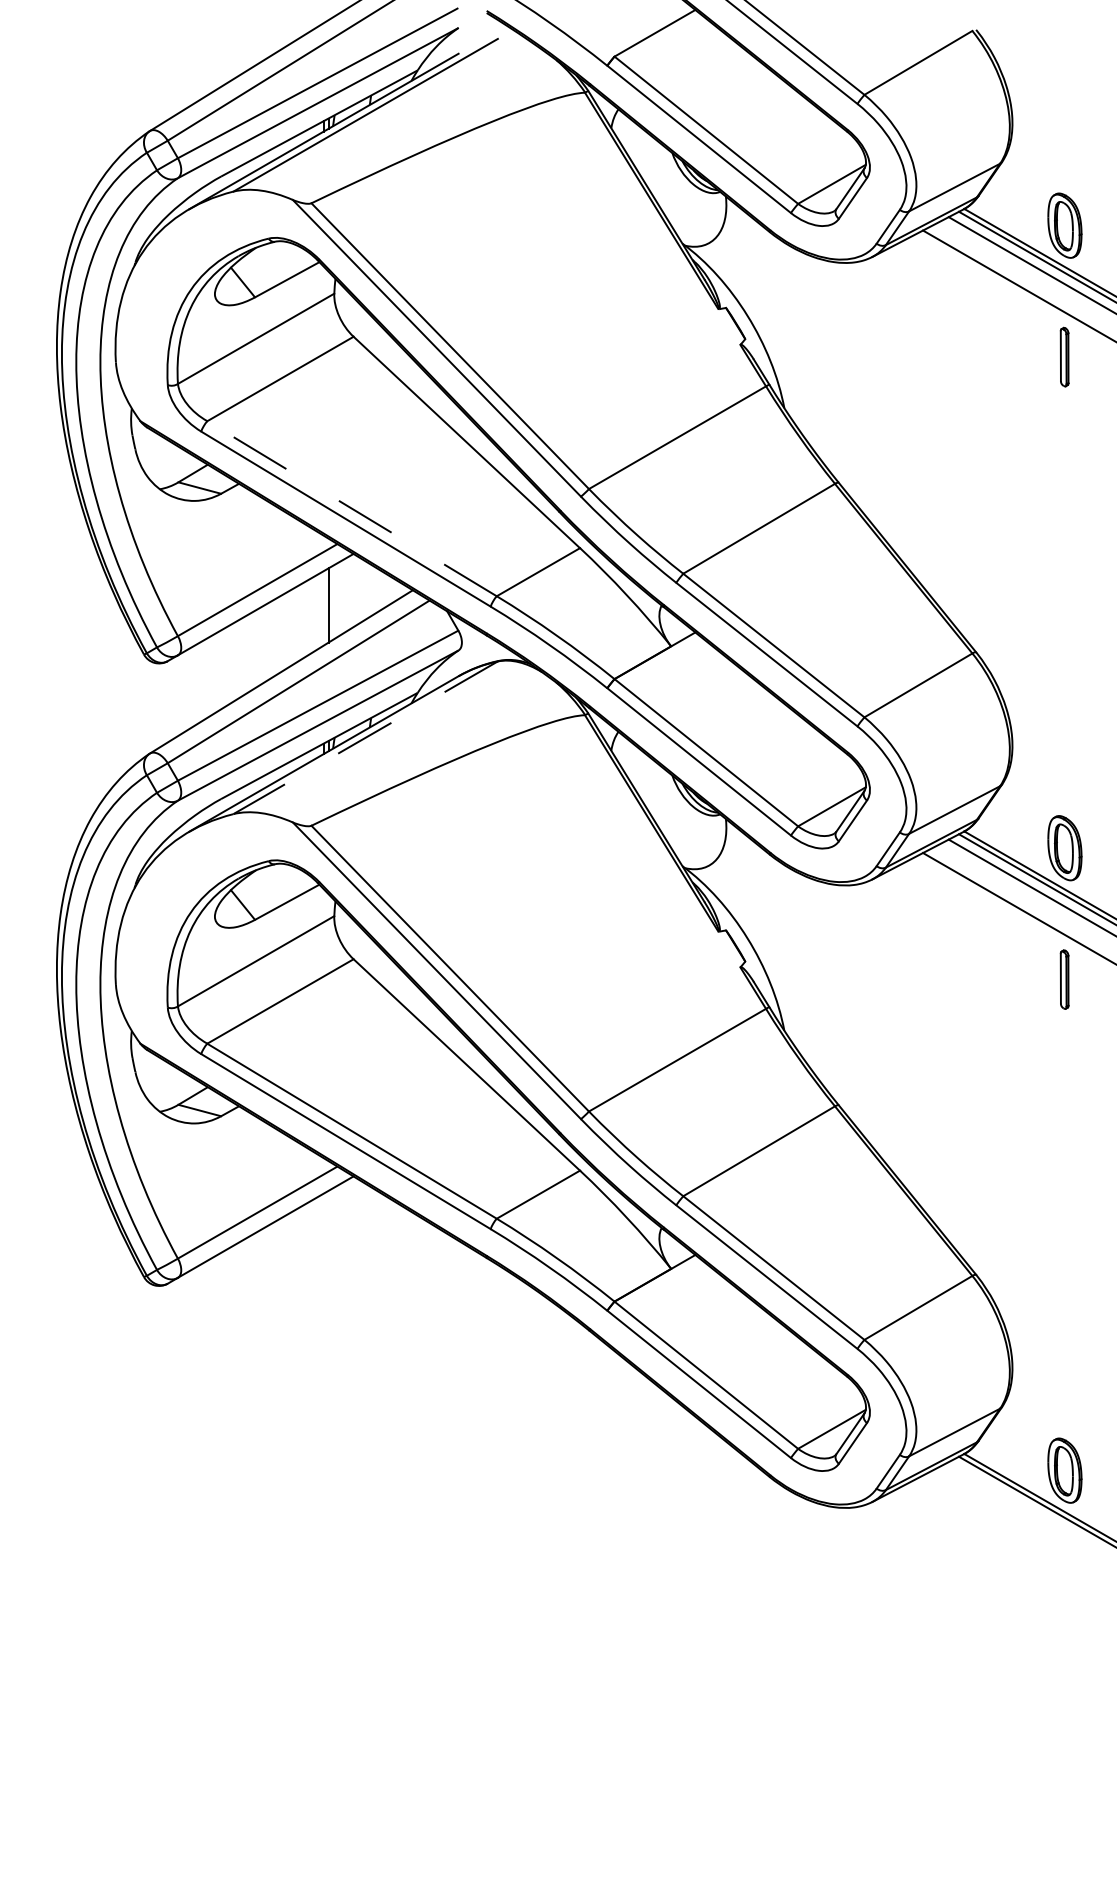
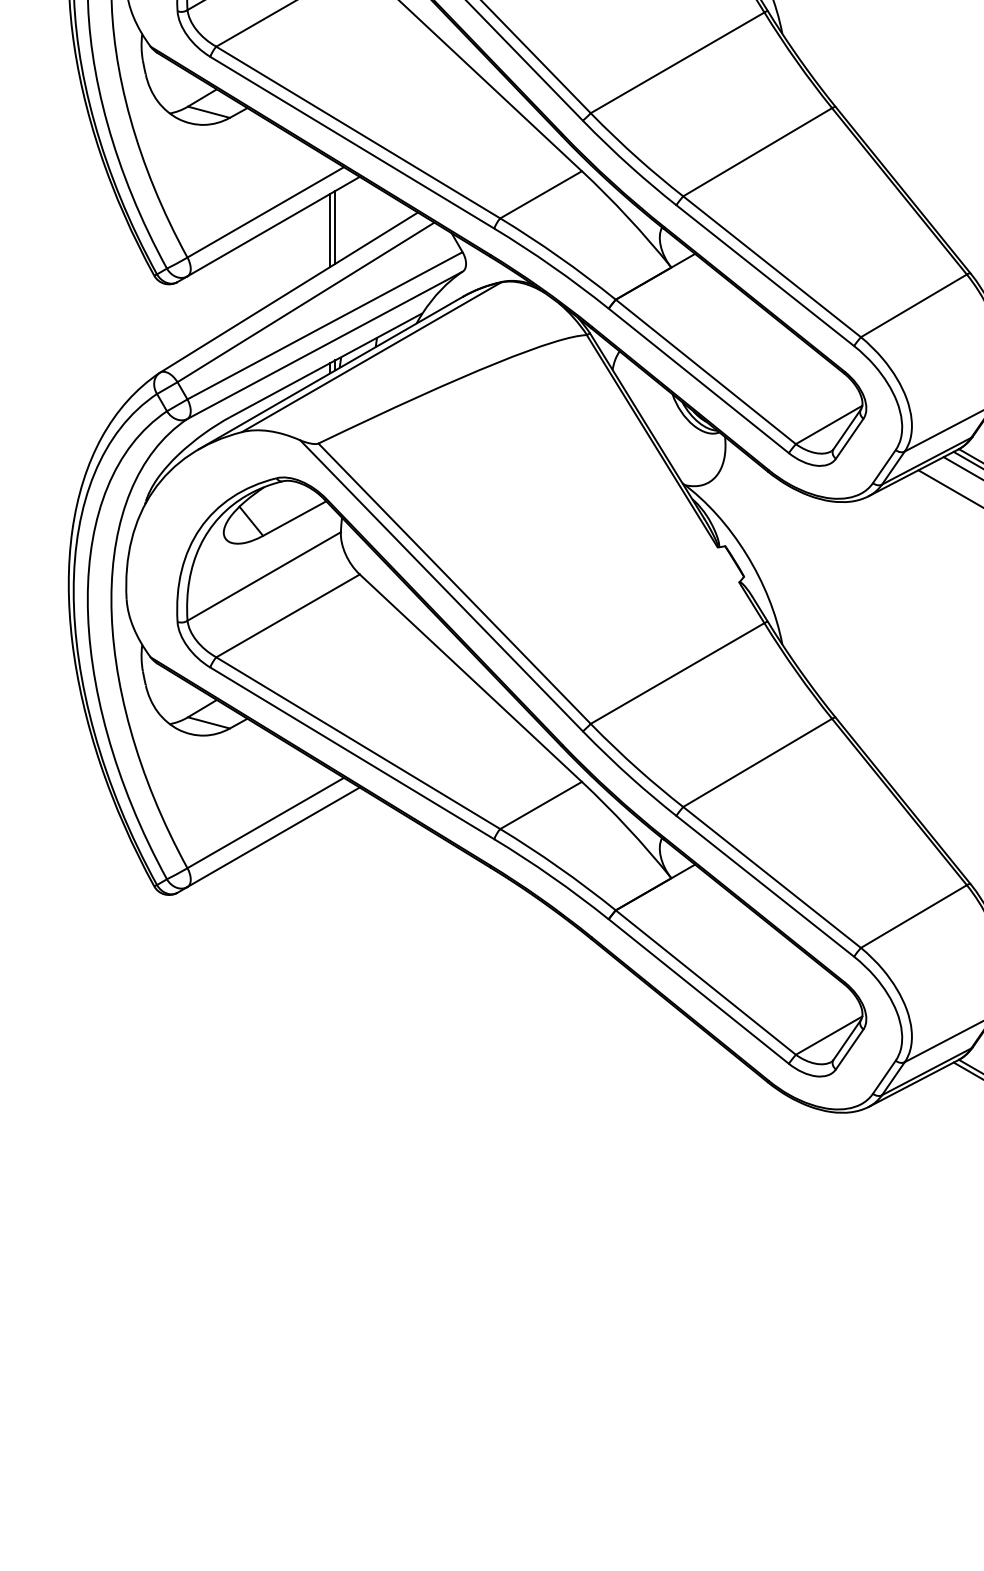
line: (351, 508) -> (357, 132), dashed -> solid
line: (323, 608) -> (330, 230), added
line: (365, 737) -> (371, 356), dashed -> solid

